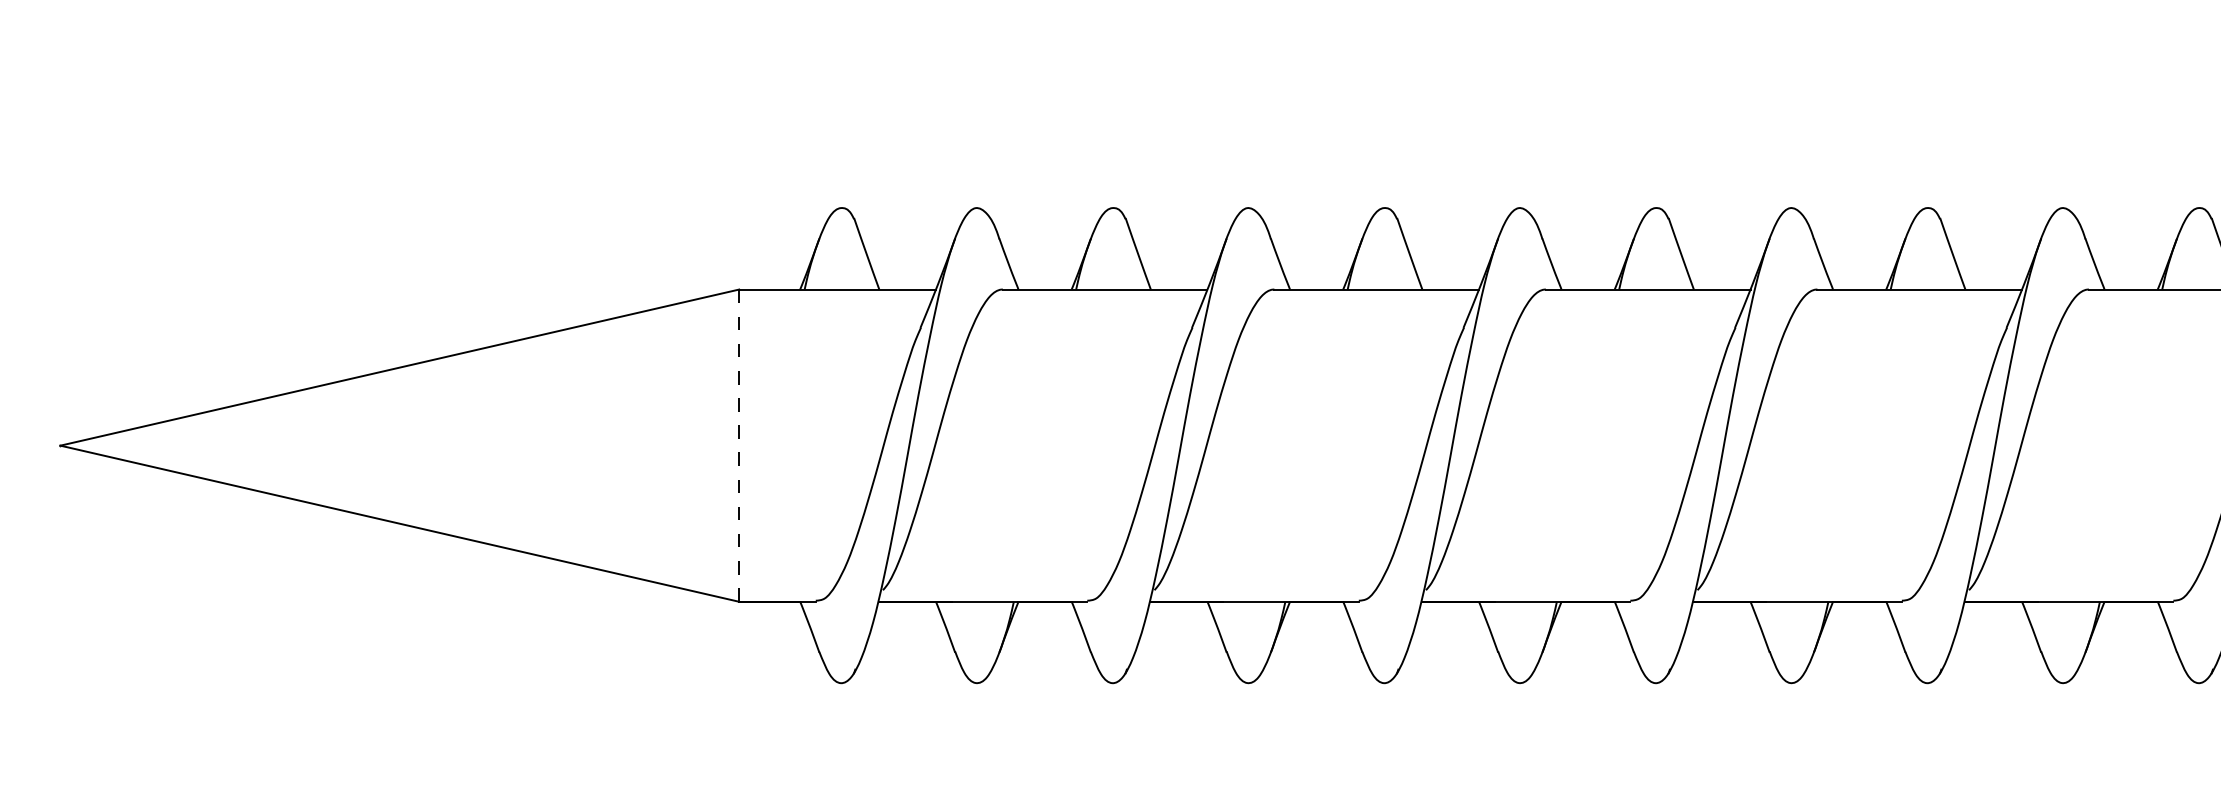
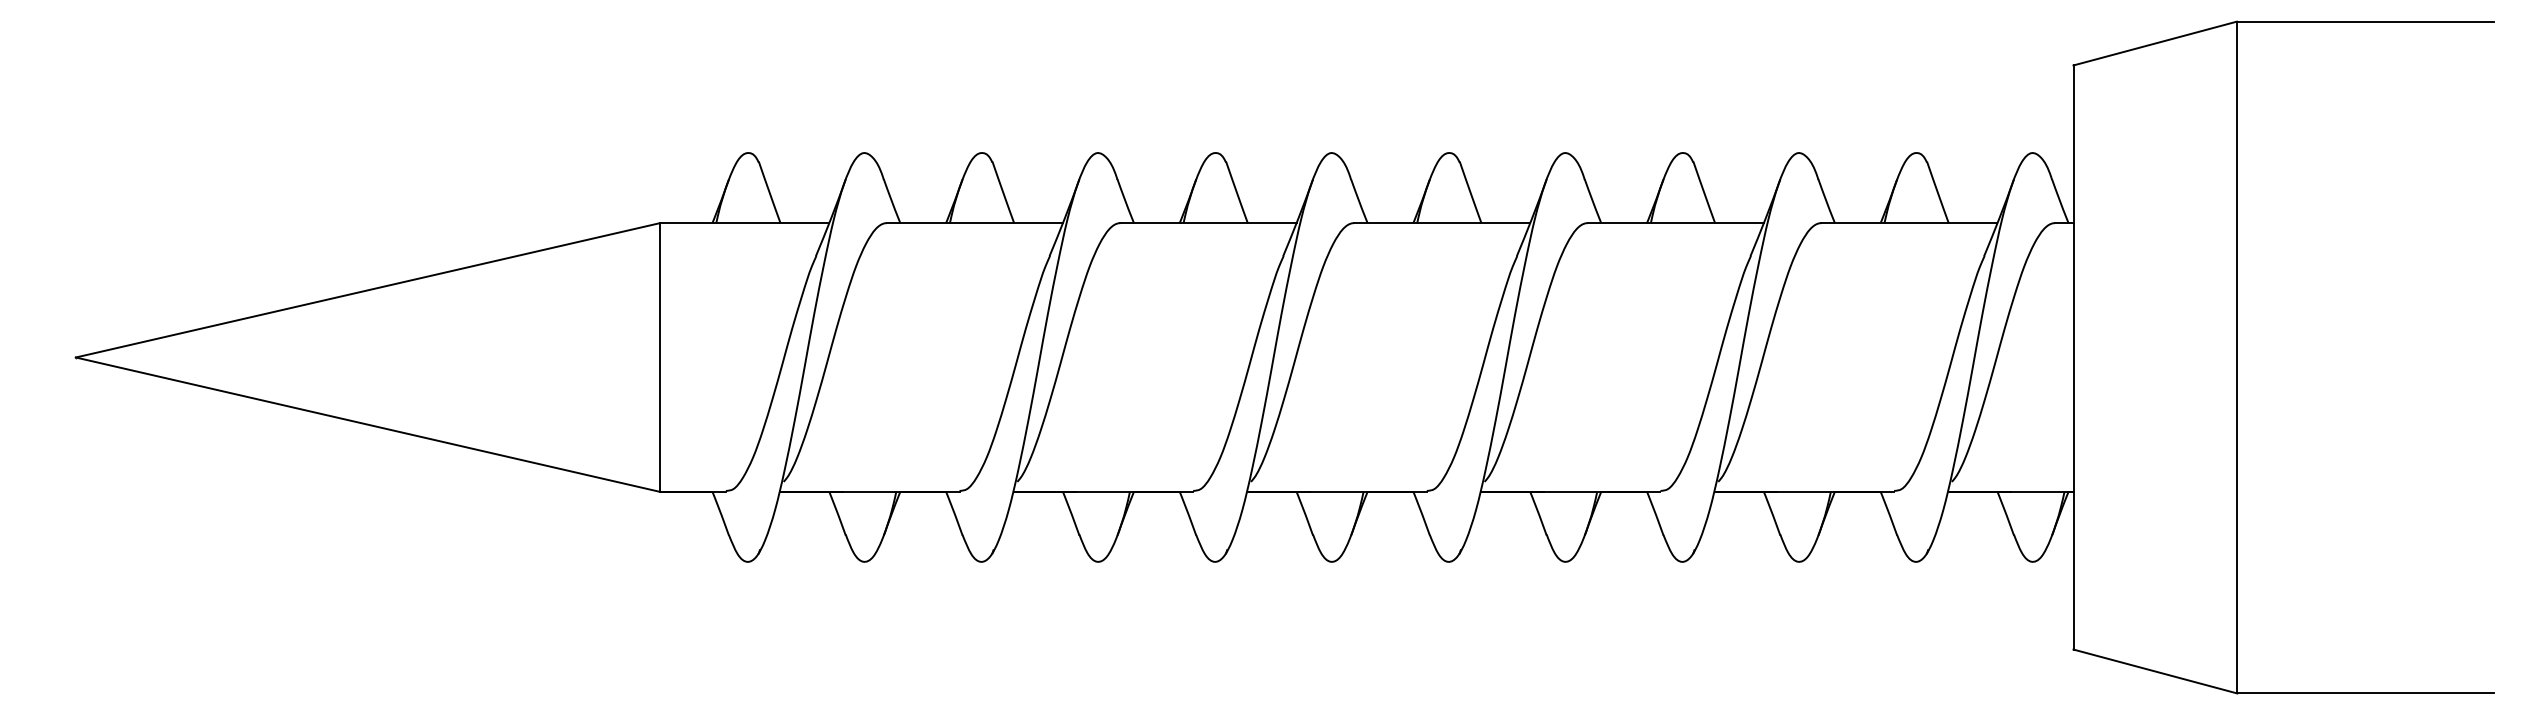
line: (738, 446) -> (659, 358), dashed -> solid

